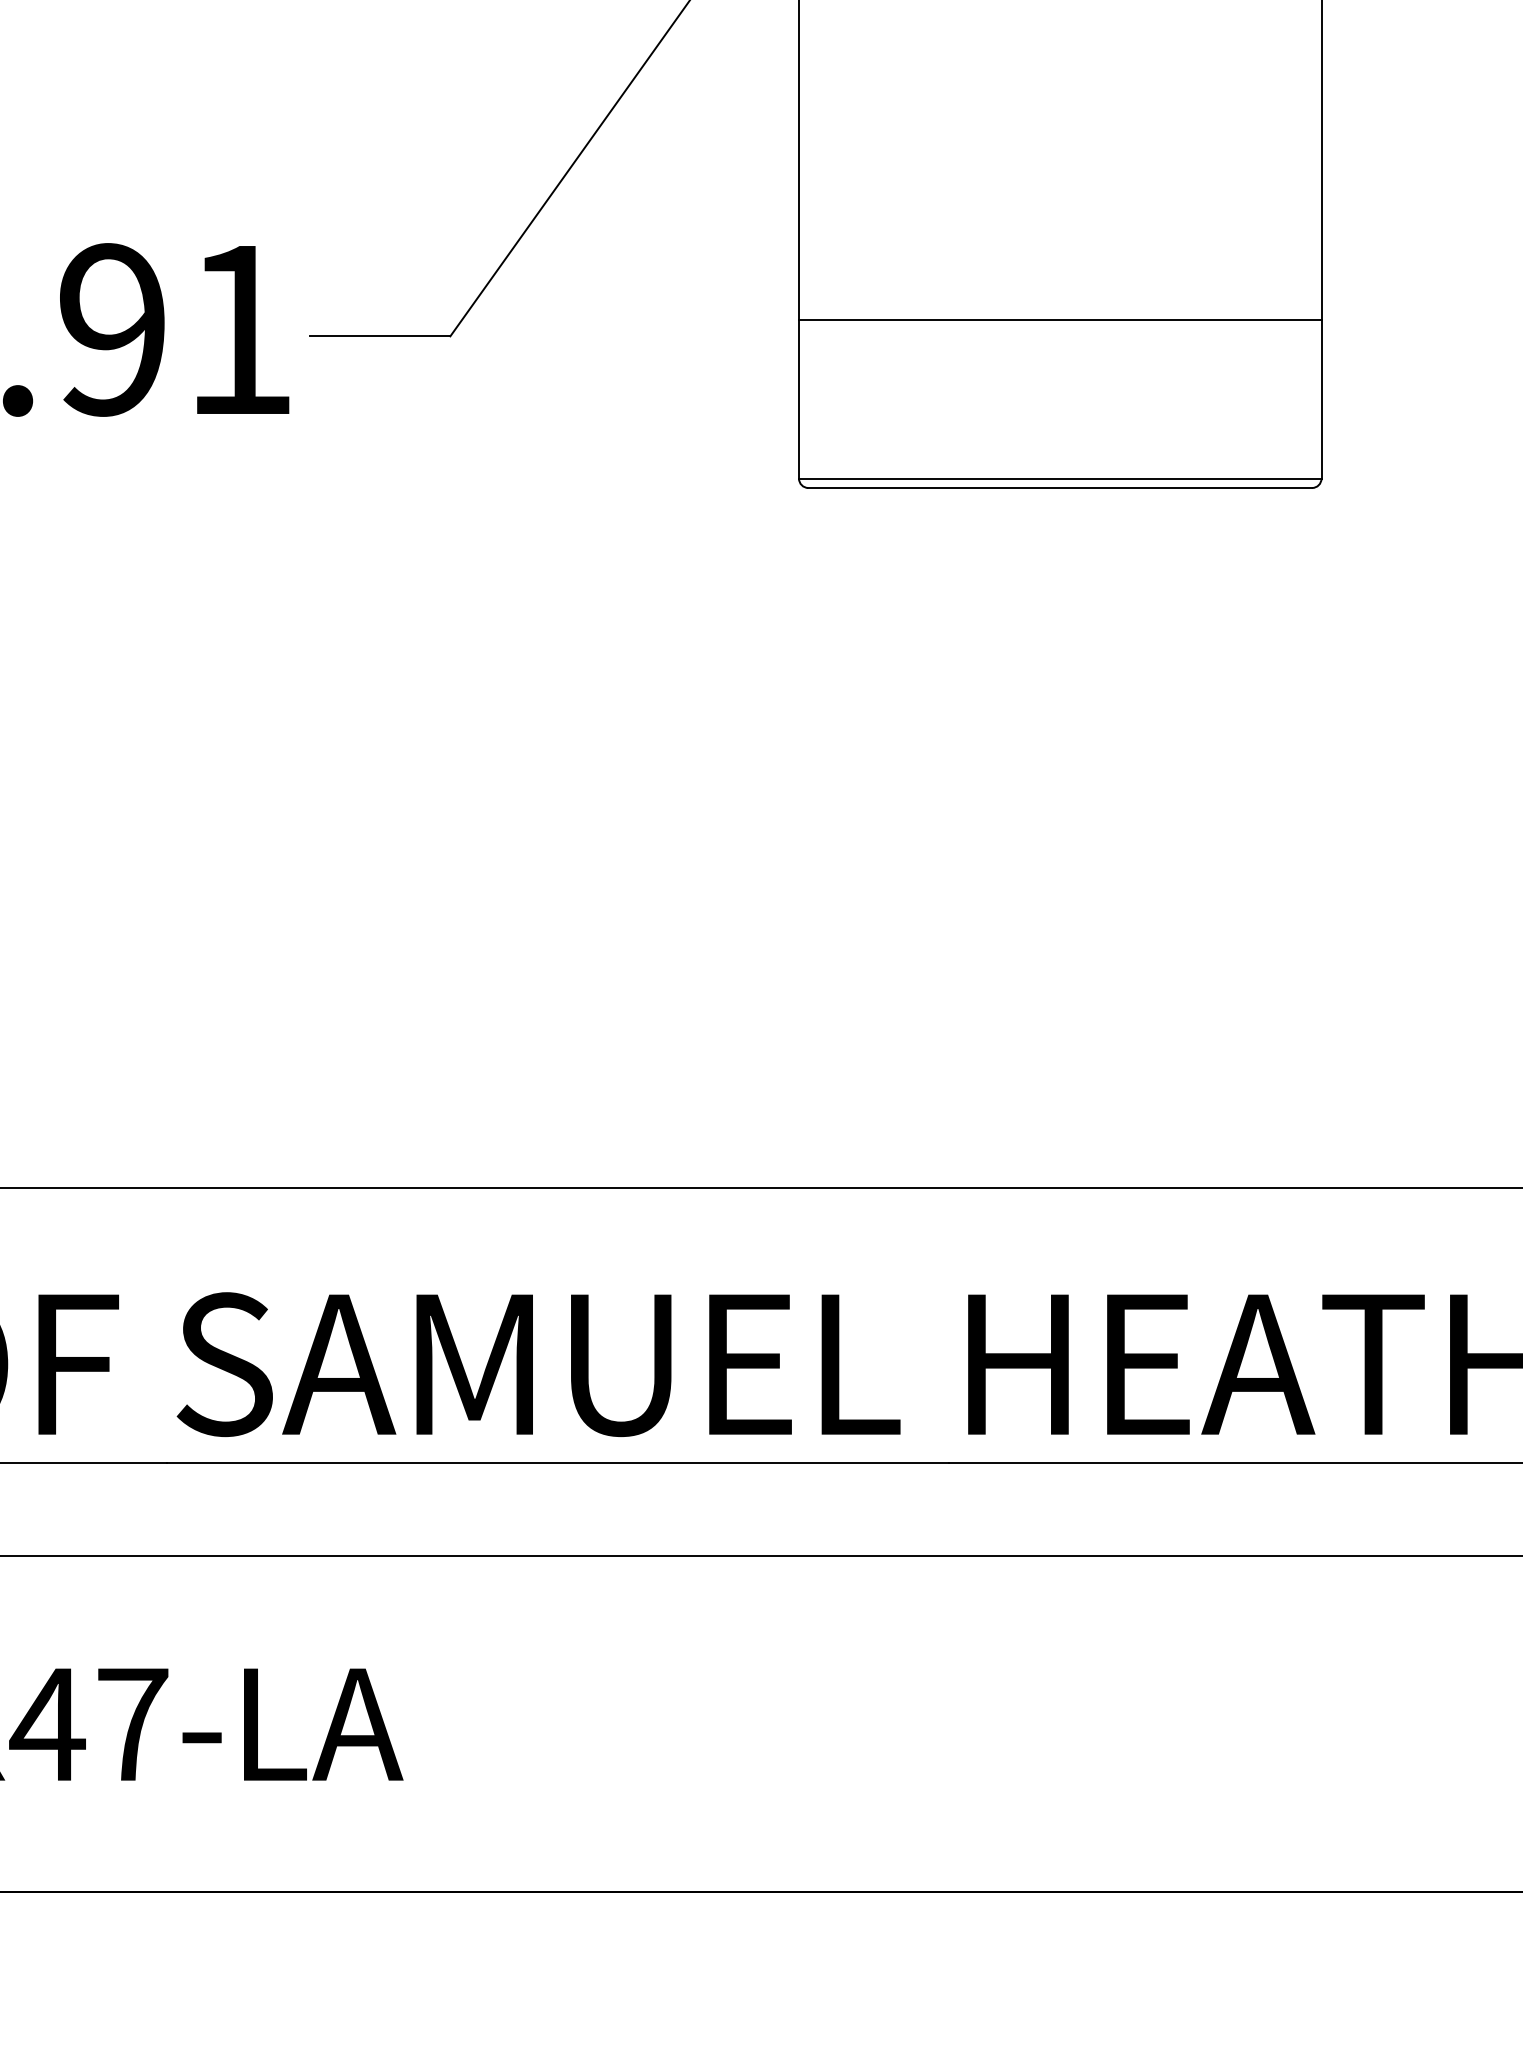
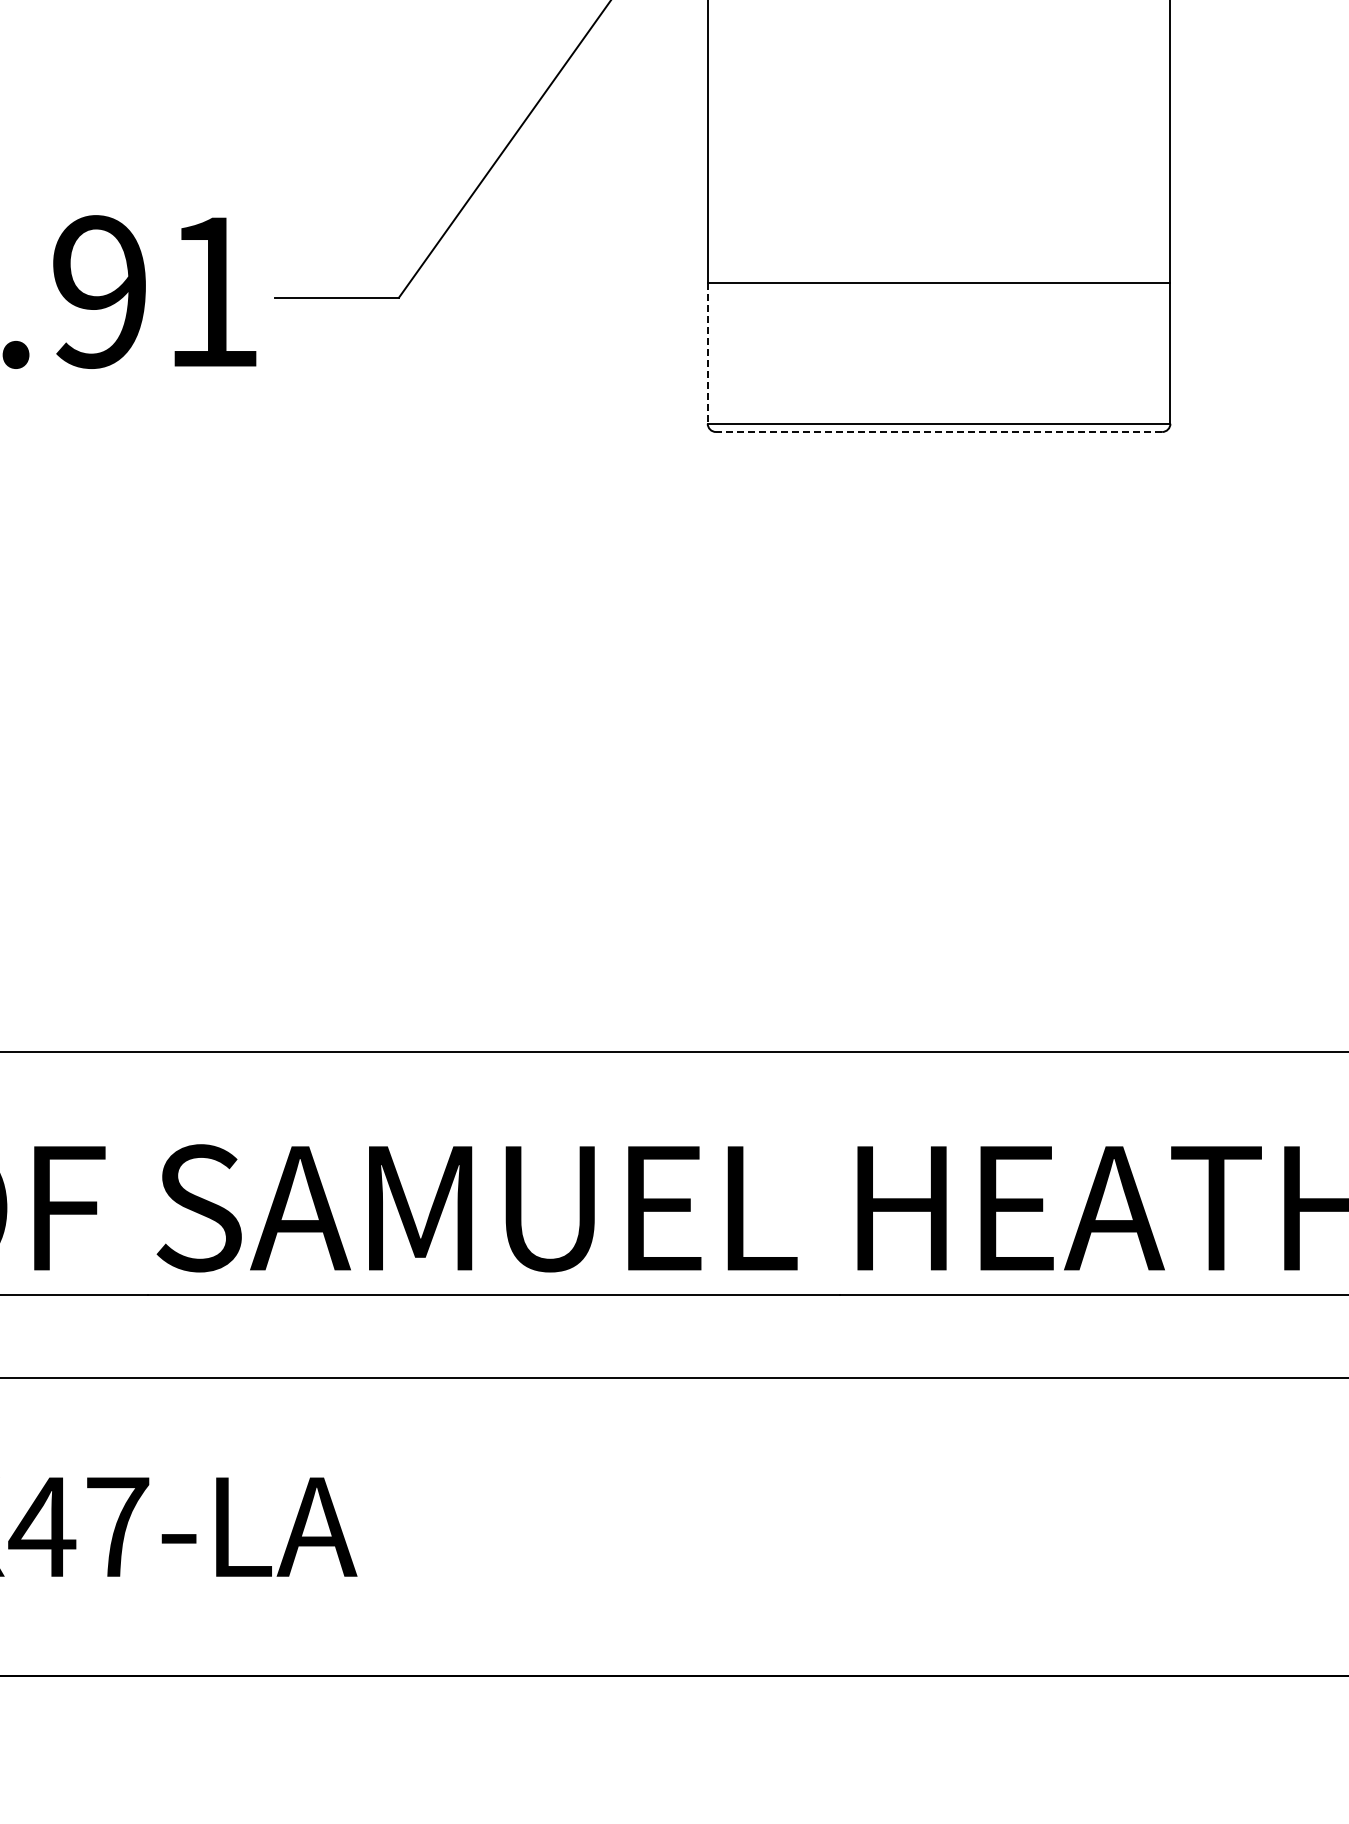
line: (798, 400) -> (707, 354), solid -> dashed
line: (1059, 488) -> (938, 432), solid -> dashed

